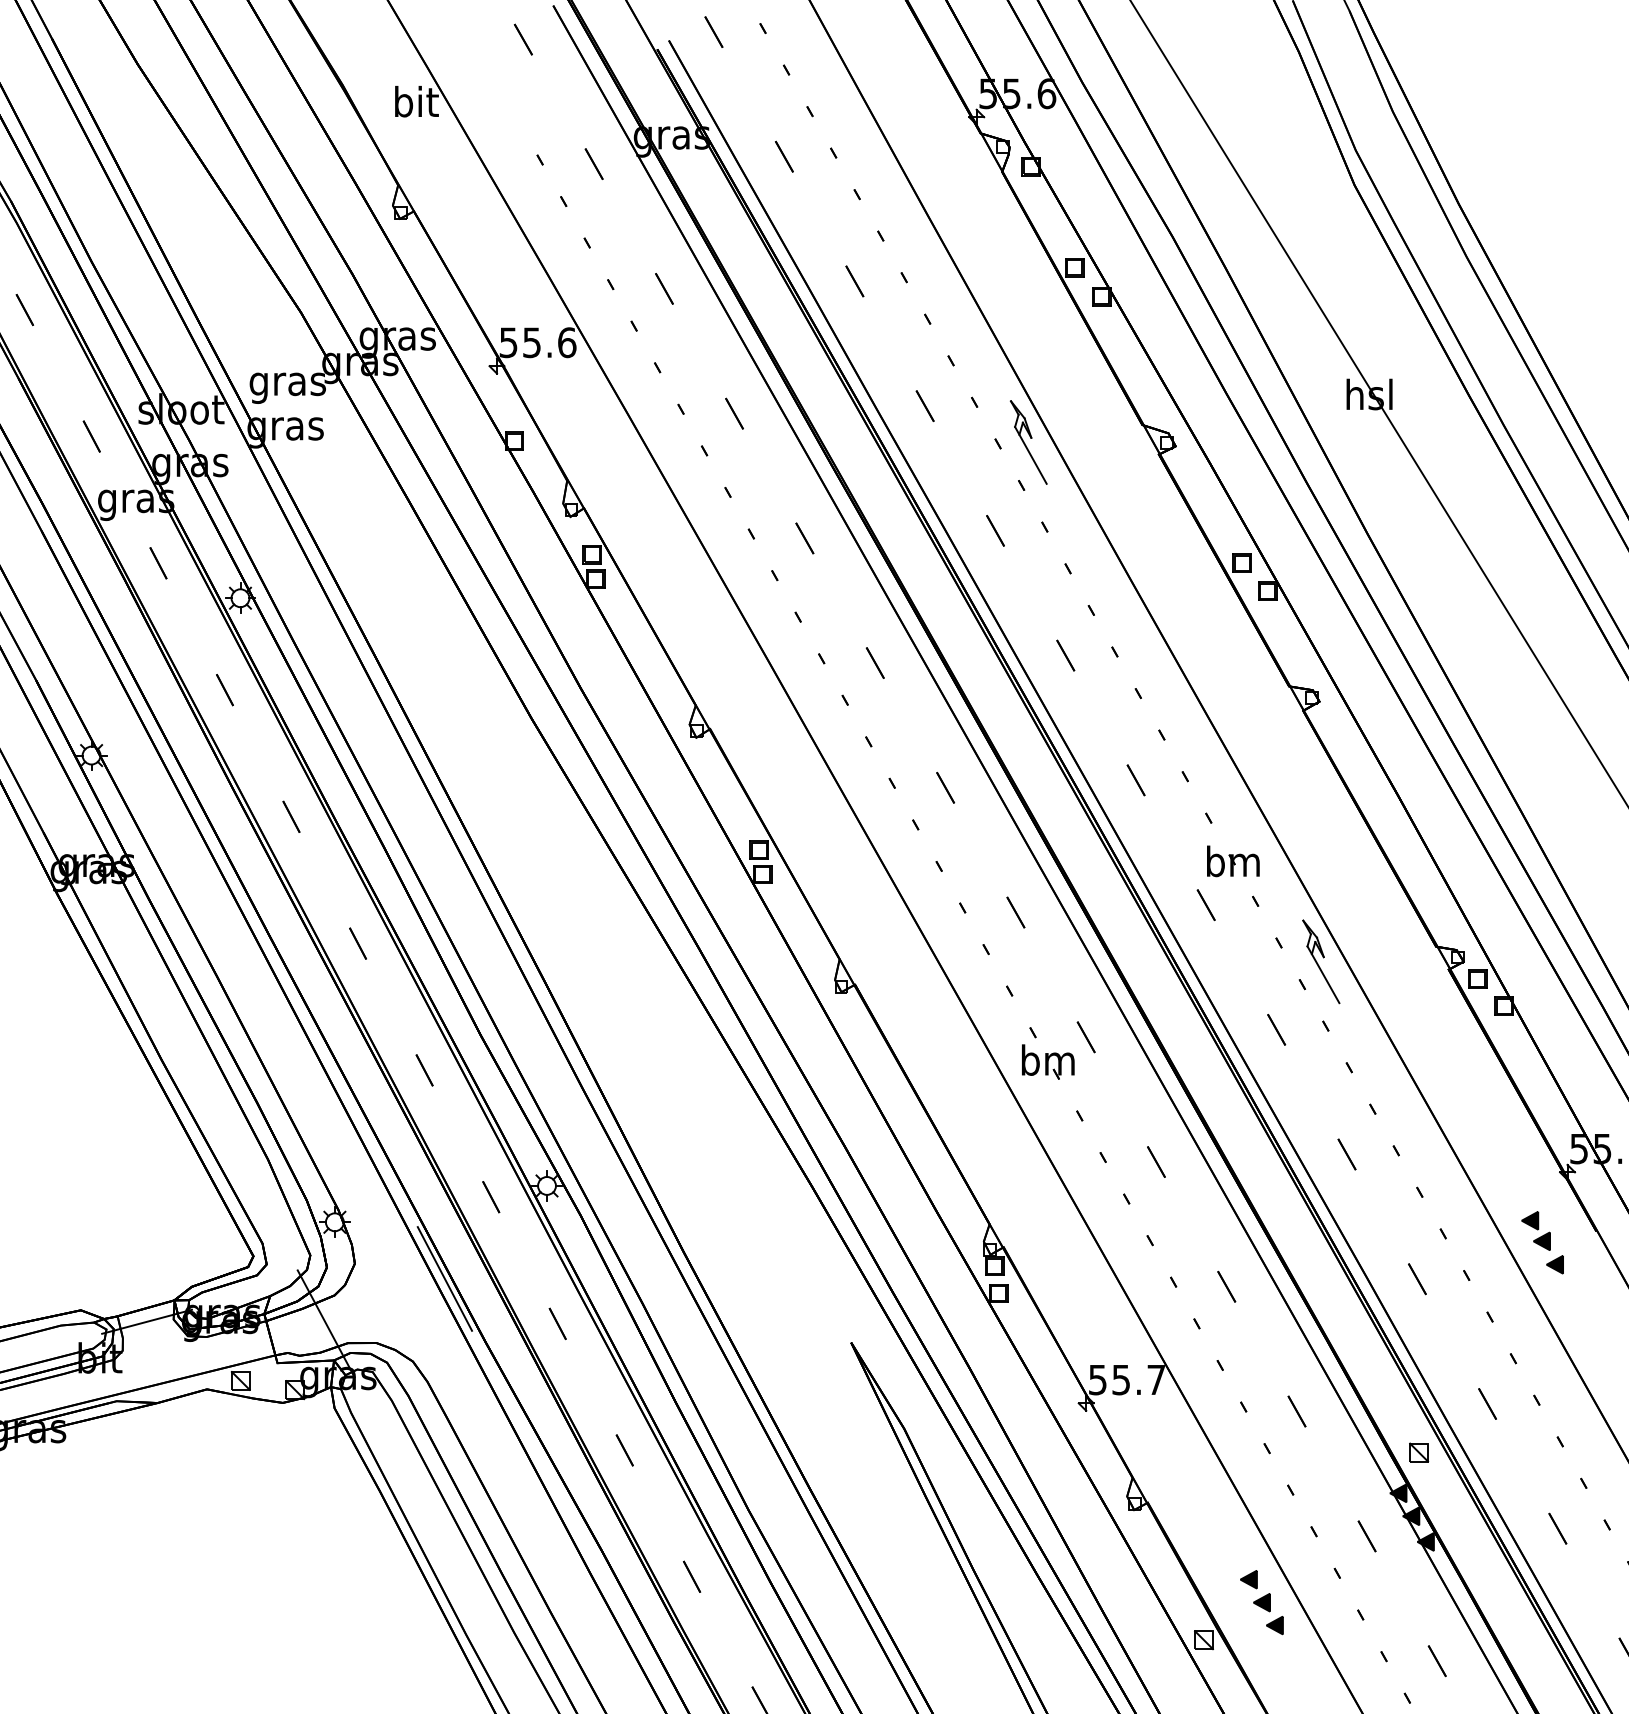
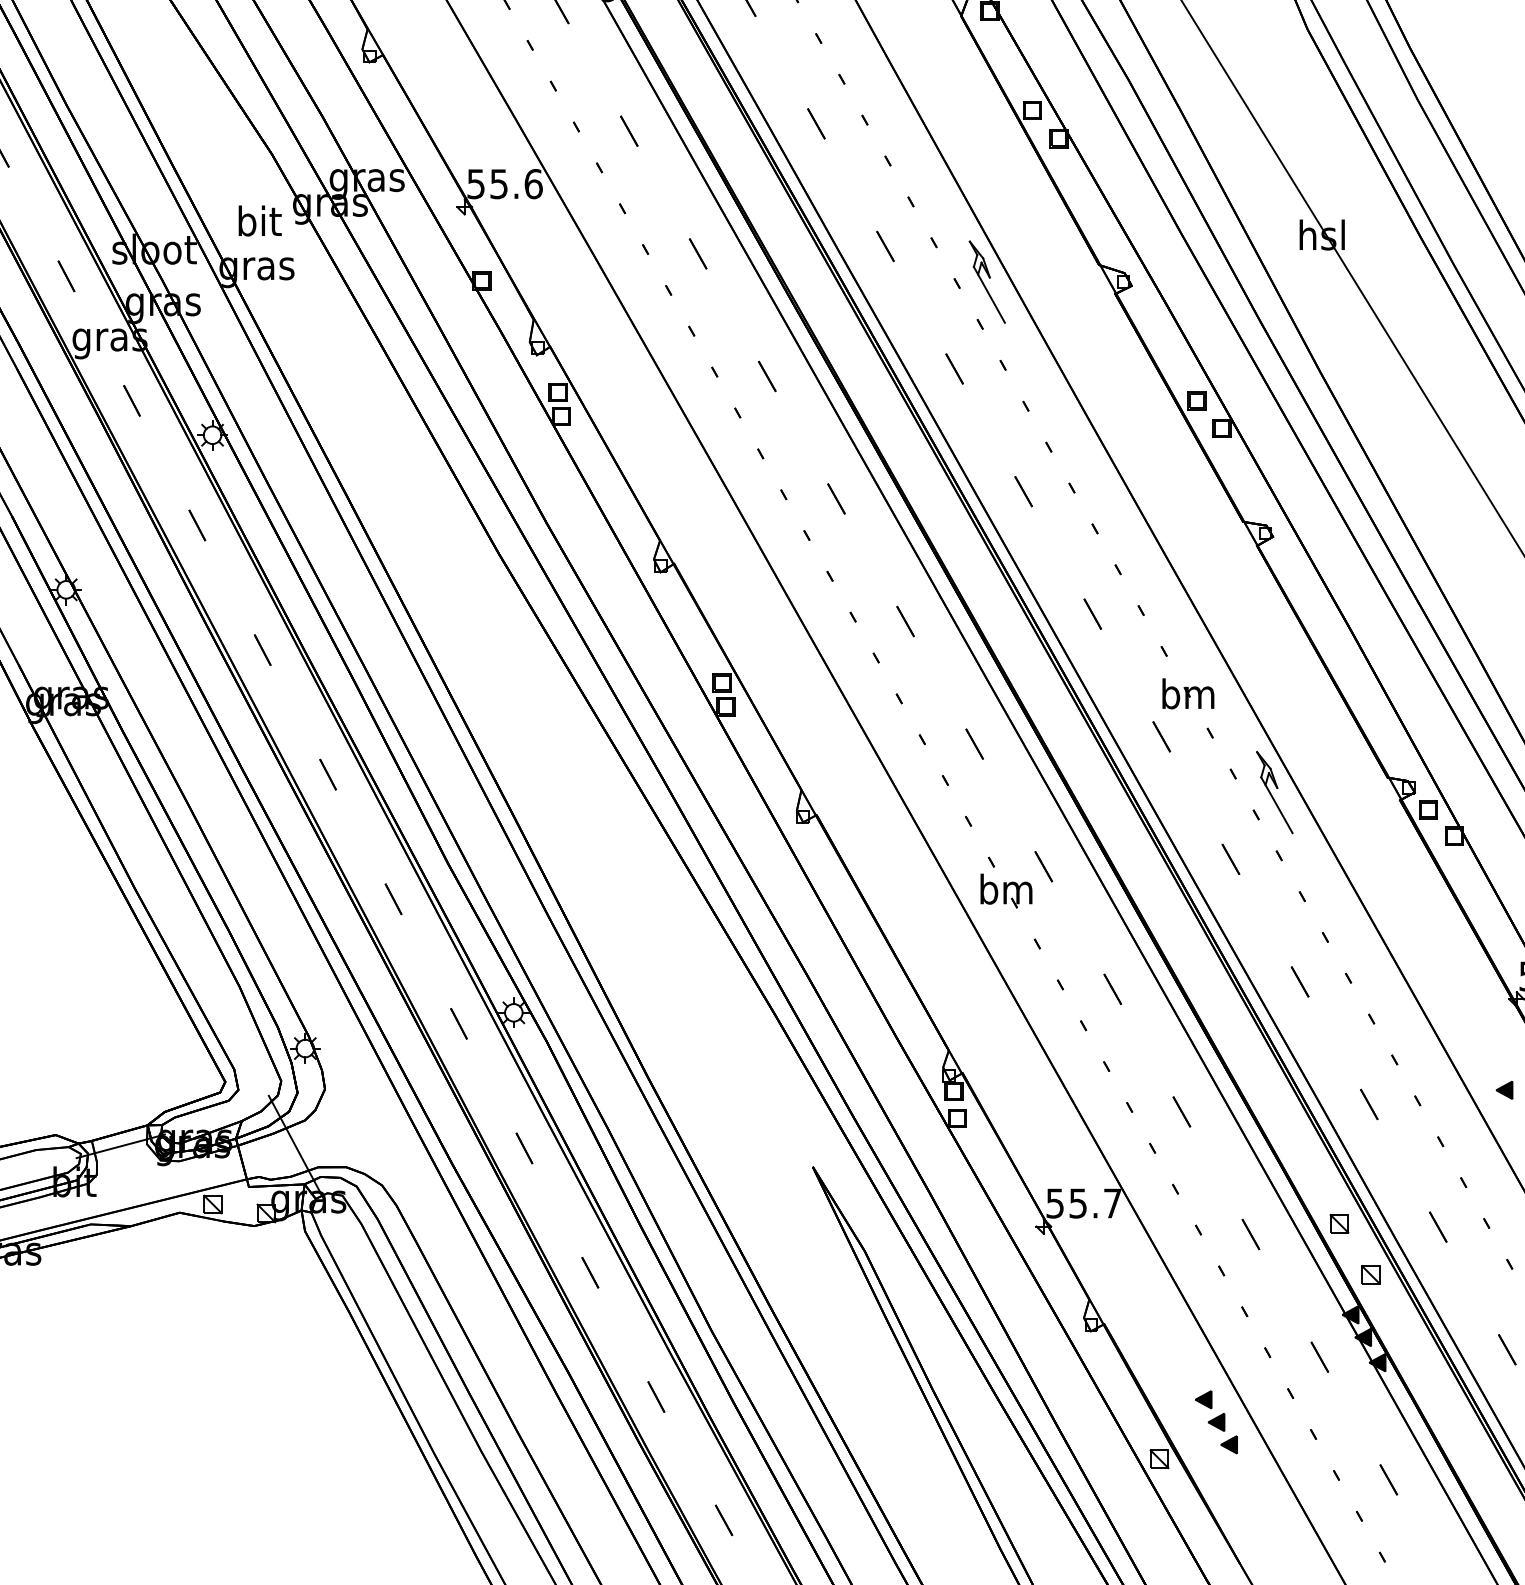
text: (287, 383) -> (258, 224), gras -> bit
part: (1535, 1230) -> (1485, 1056), removed
line: (444, 1278) -> (413, 1103), removed
part: (1387, 1400) -> (1339, 1223), added

